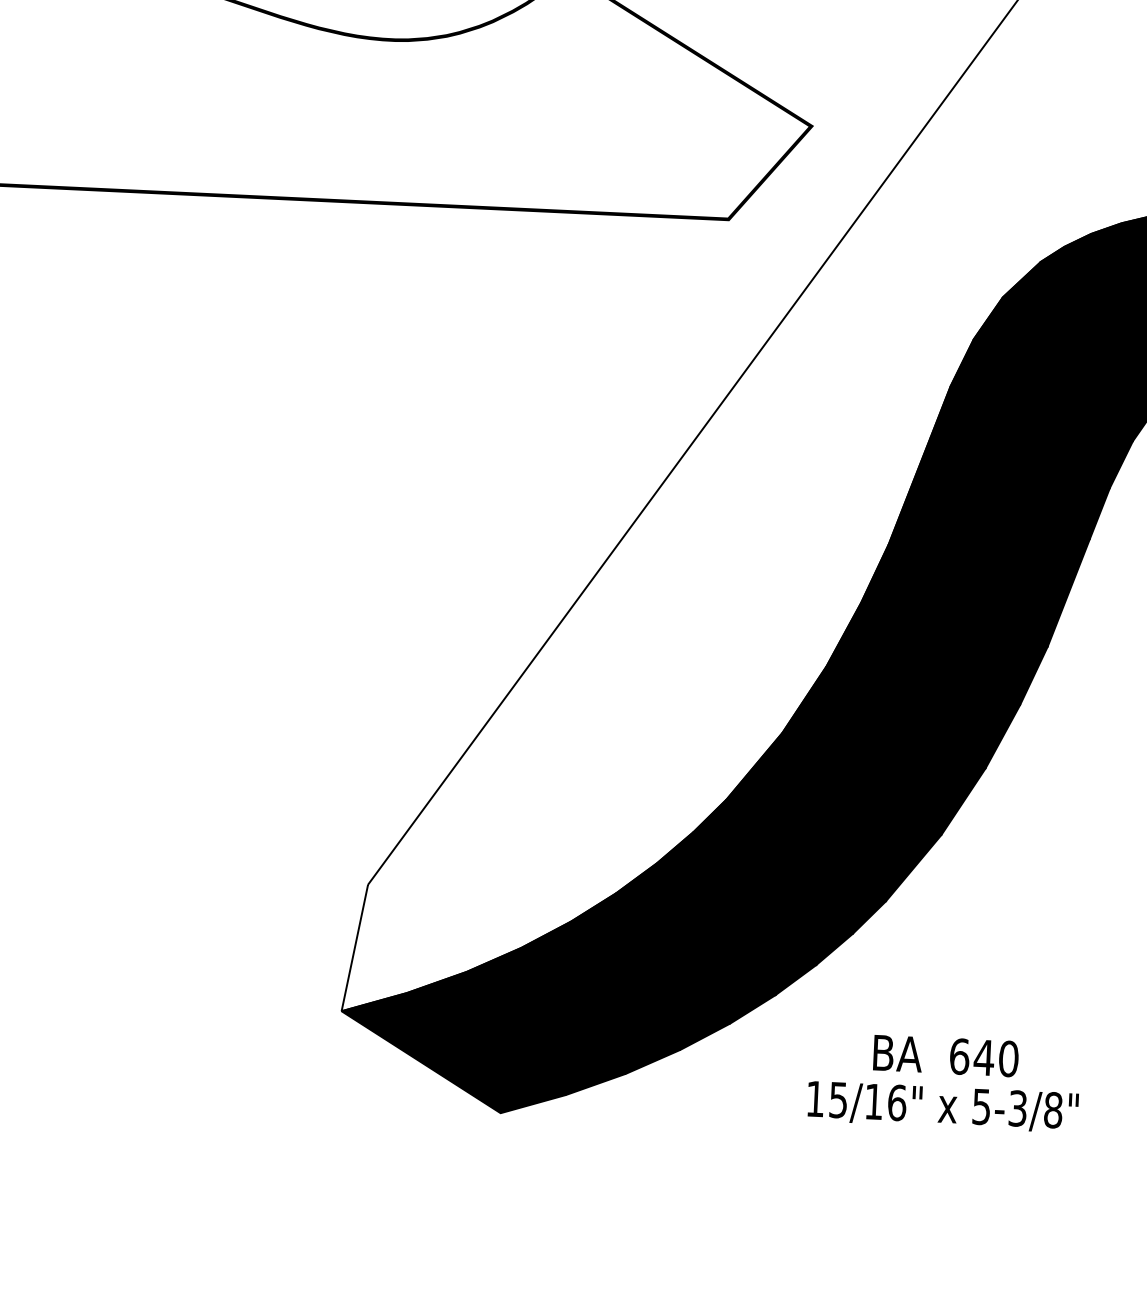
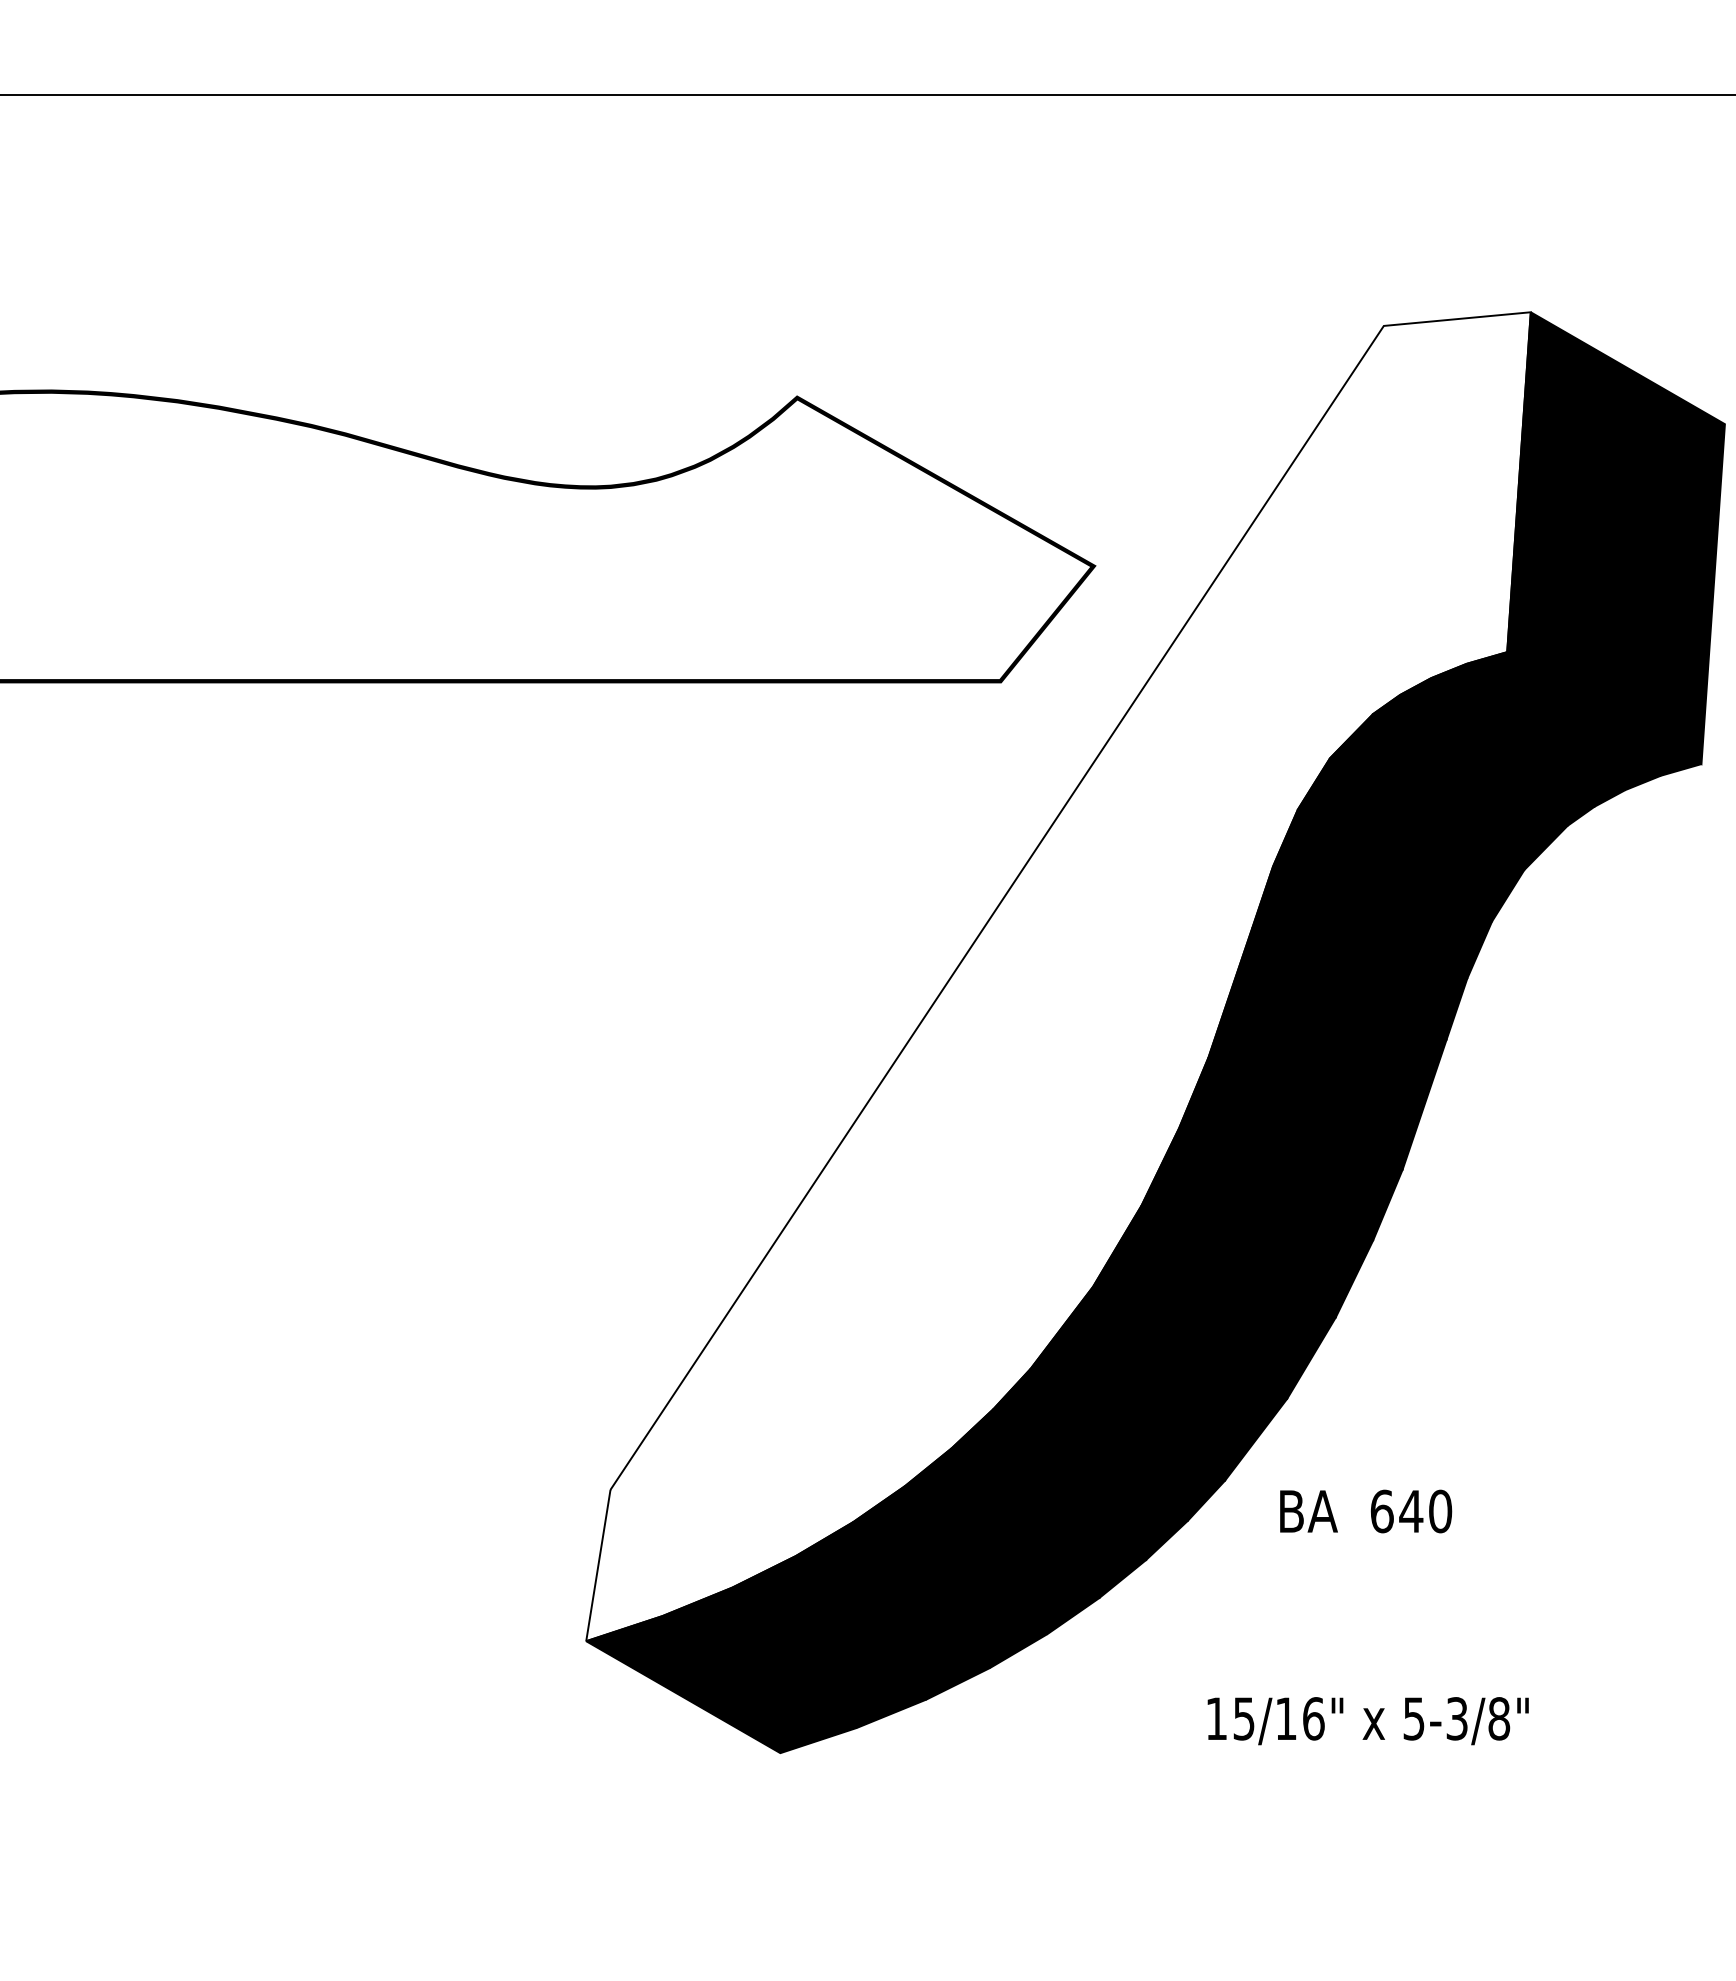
text: (946, 1056) -> (1366, 1511), moved
text: (942, 1107) -> (1367, 1721), moved

